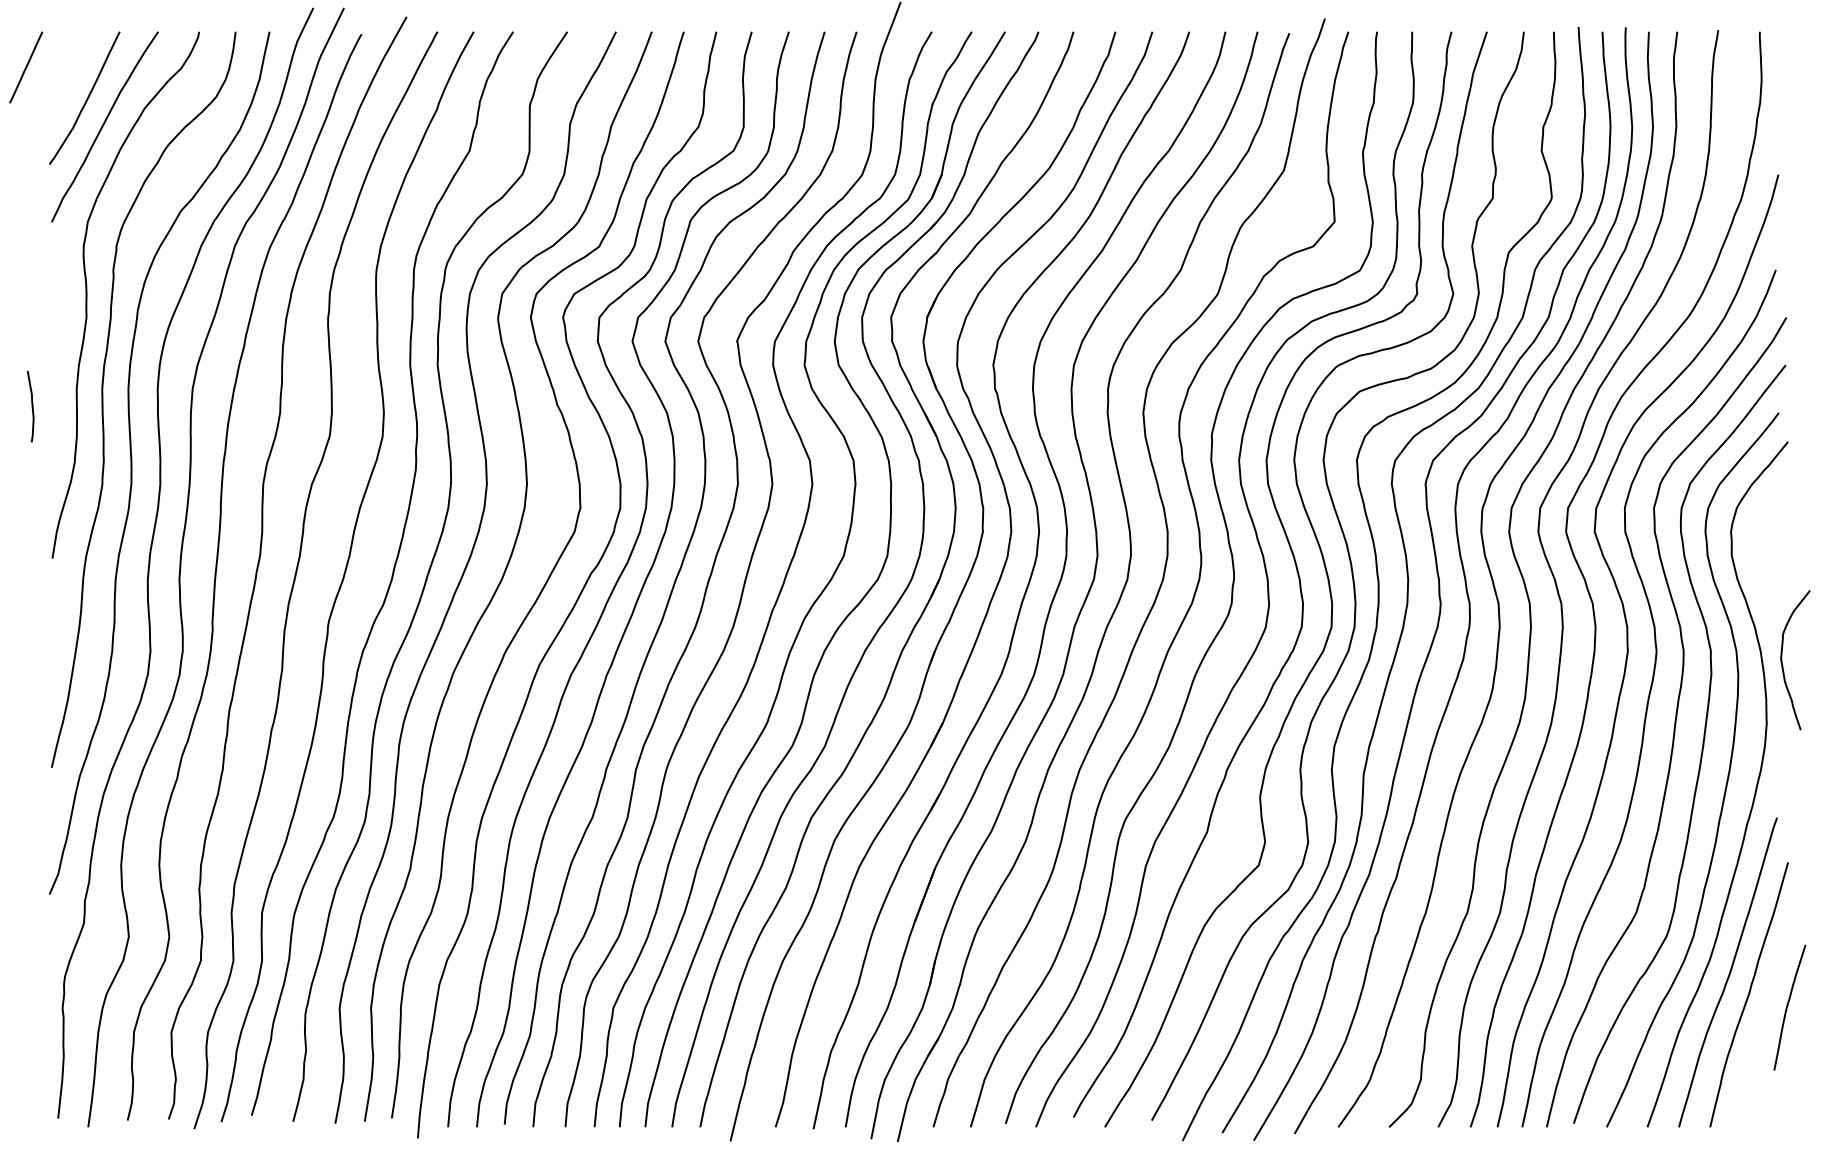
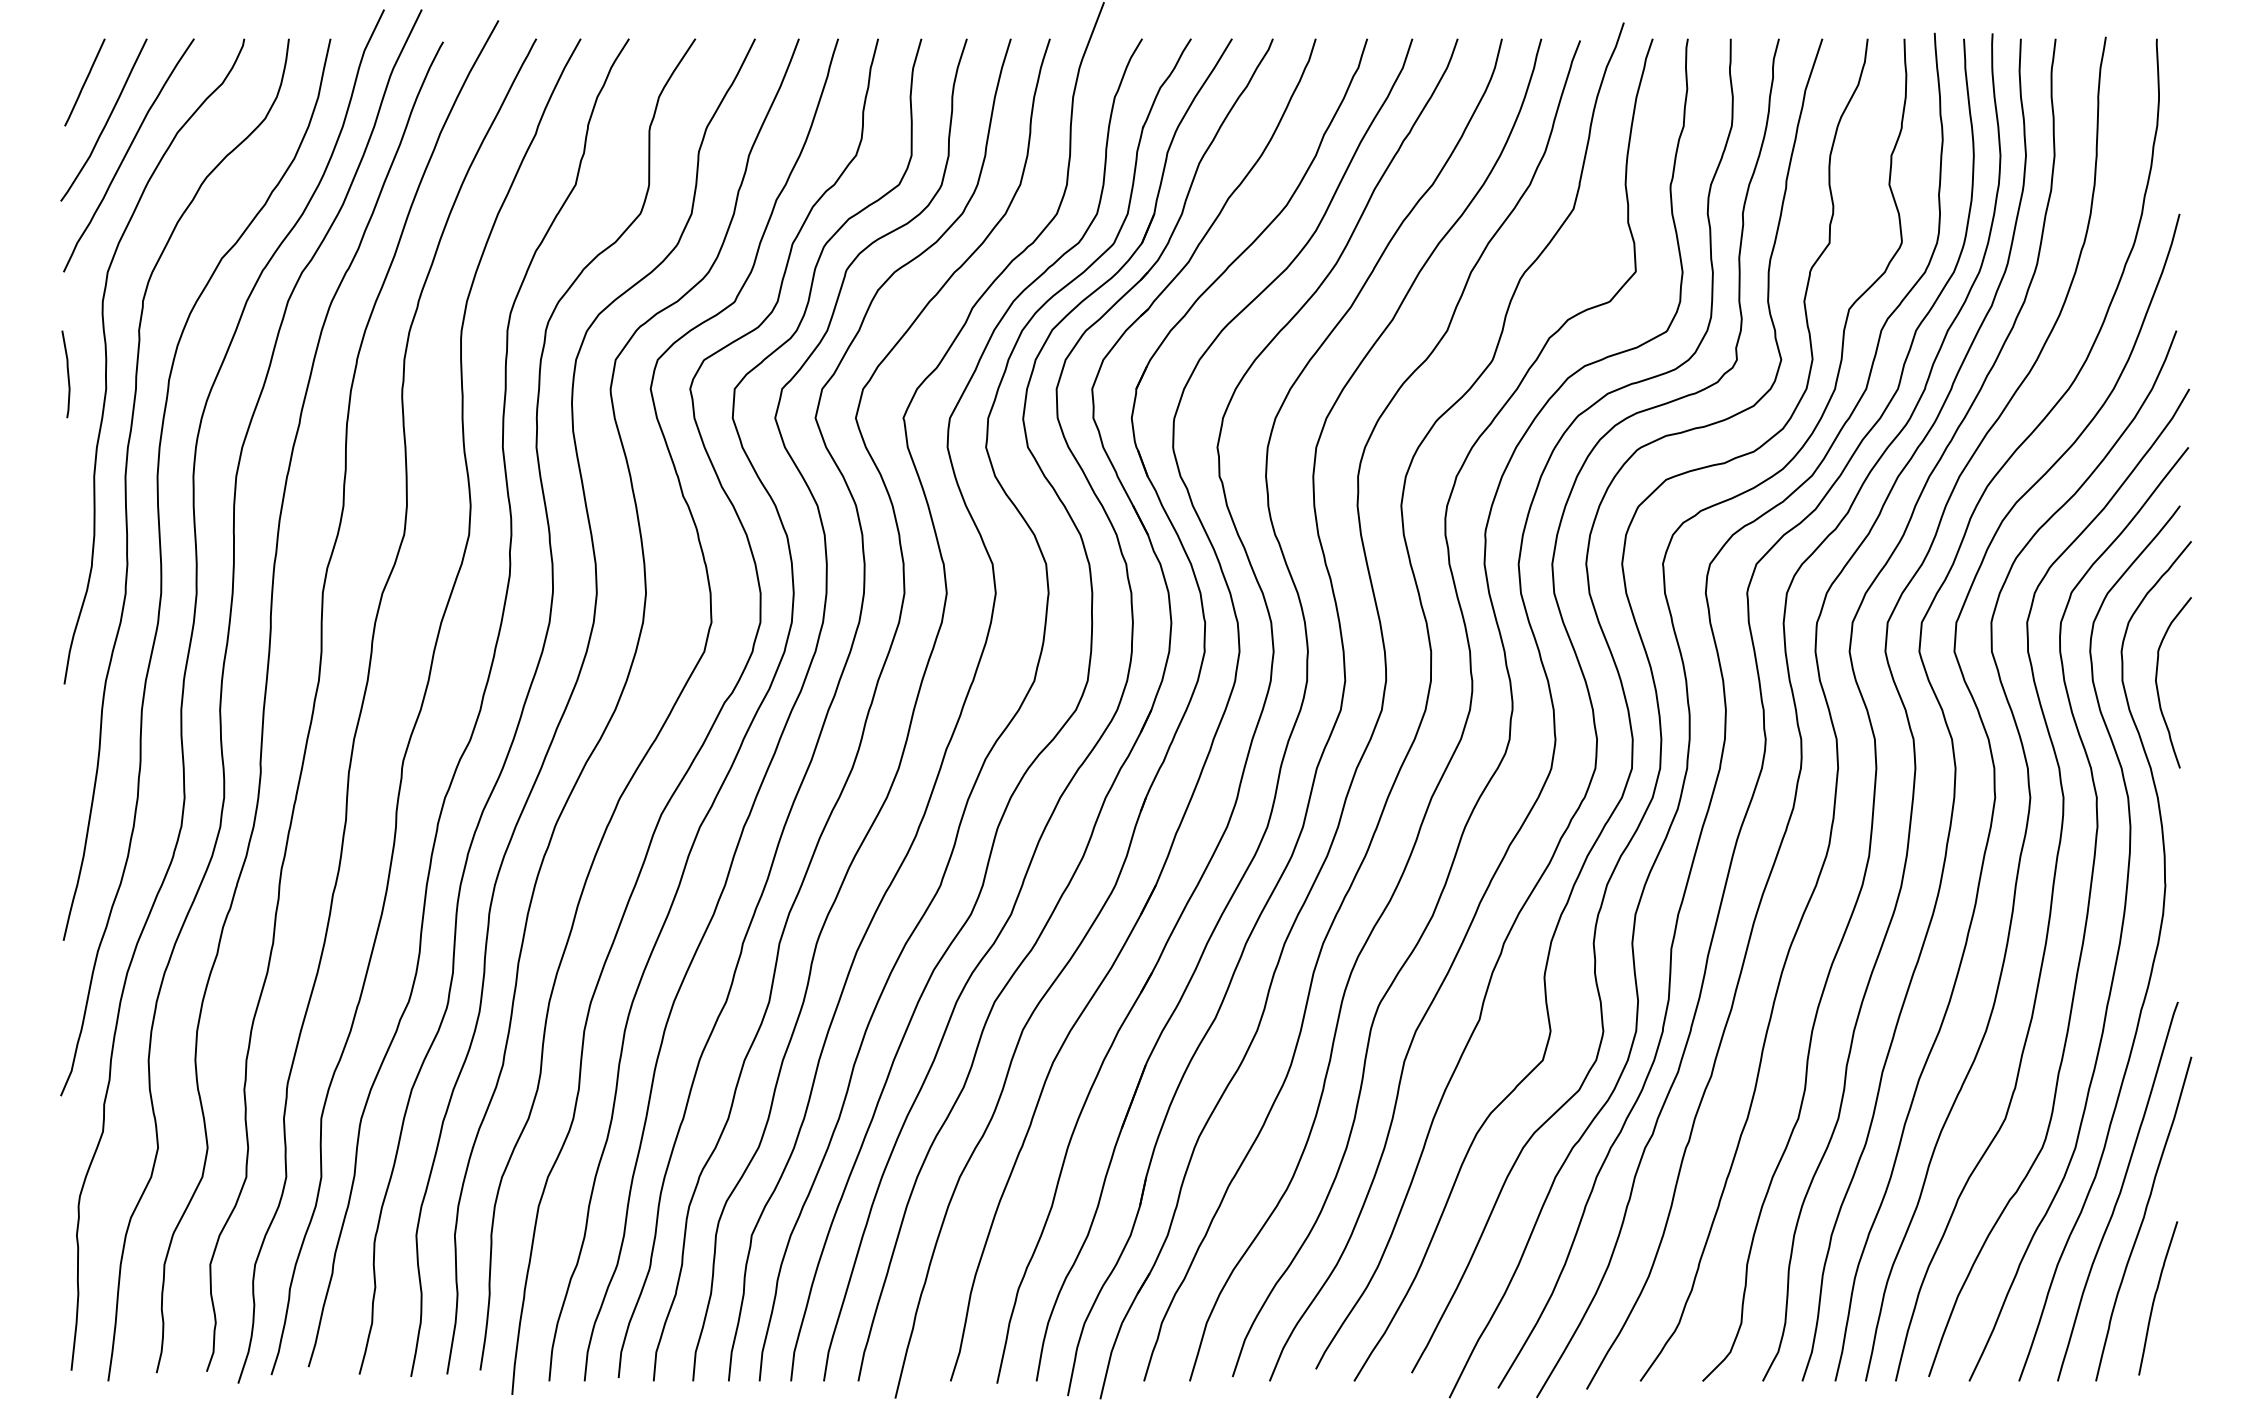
line: (26, 67) -> (85, 82), moved
curve: (31, 406) -> (66, 374), moved
curve: (1782, 660) -> (2157, 683), moved
curve: (1788, 1006) -> (2156, 1297), moved

